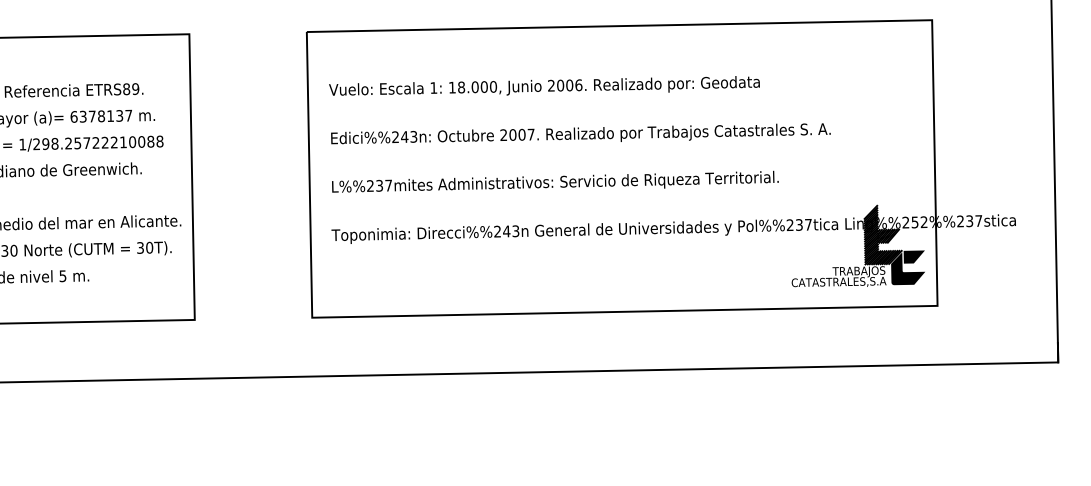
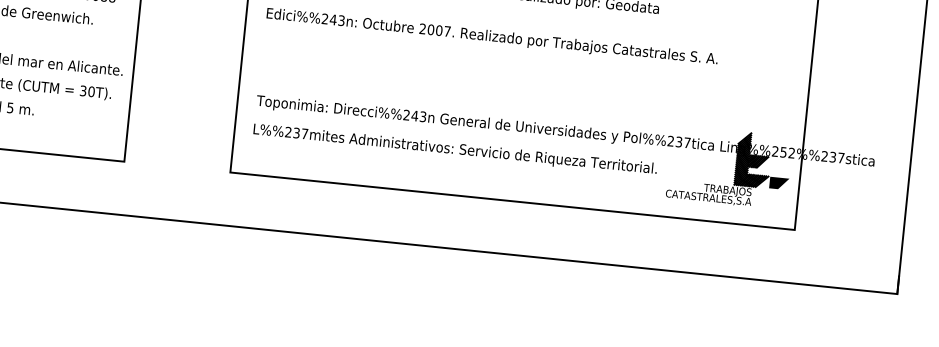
text: (555, 181) -> (455, 148), moved
fill: (908, 268) -> (772, 193), removed

